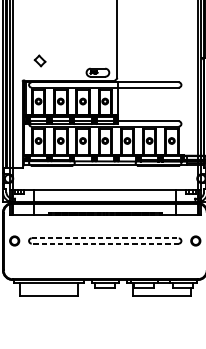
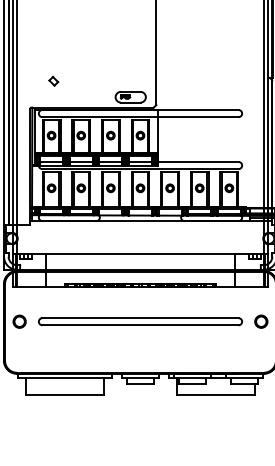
part: (40, 60) -> (53, 80), size x0.62
line: (105, 238) -> (140, 318), dashed -> solid
line: (105, 243) -> (140, 325), dashed -> solid

